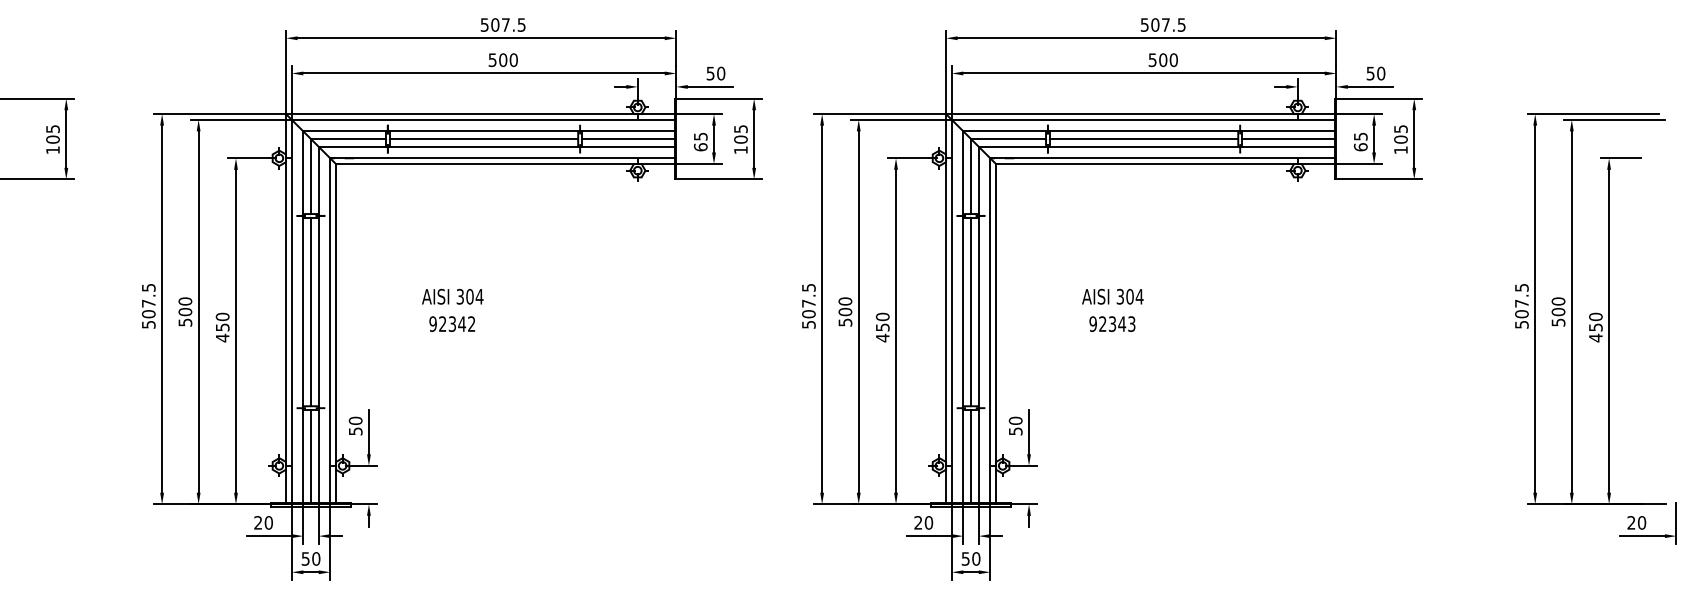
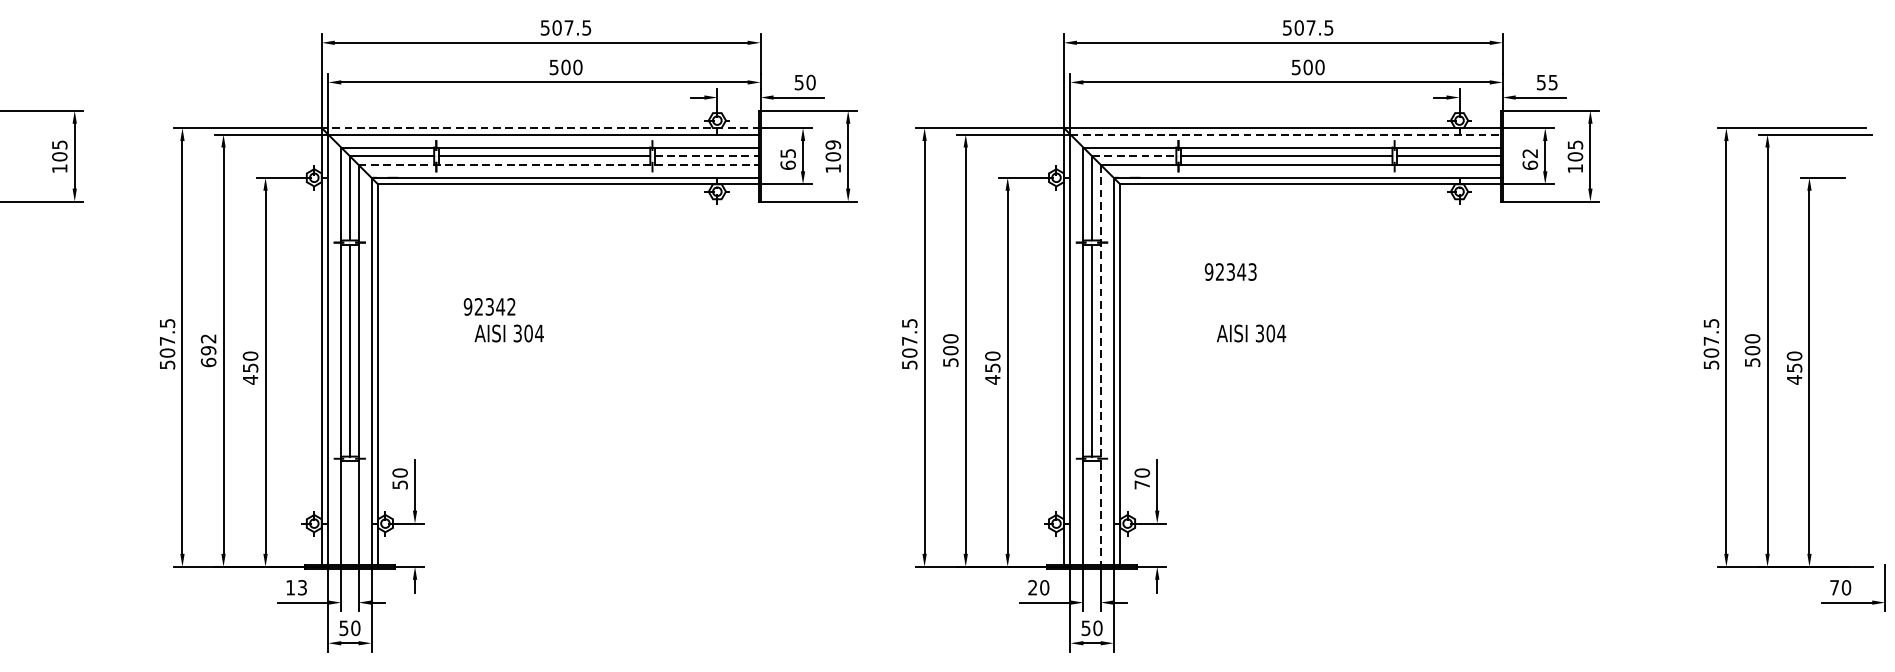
text: (1381, 73) -> (1553, 82), 50 -> 55
line: (480, 114) -> (540, 128), solid -> dashed
line: (1143, 119) -> (1285, 134), solid -> dashed
text: (740, 129) -> (832, 145), 105 -> 109
text: (1360, 136) -> (1529, 153), 65 -> 62
line: (628, 139) -> (706, 156), solid -> dashed
line: (1009, 139) -> (1135, 156), solid -> dashed
line: (497, 146) -> (559, 164), solid -> dashed
text: (185, 311) -> (208, 350), 500 -> 692
text: (451, 323) -> (488, 306), moved
text: (1112, 323) -> (1230, 271), moved
line: (978, 325) -> (1100, 365), solid -> dashed
text: (1015, 431) -> (1142, 484), 50 -> 70
line: (311, 456) -> (350, 513), removed
line: (971, 456) -> (1092, 513), removed
text: (263, 522) -> (296, 587), 20 -> 13
text: (1631, 522) -> (1834, 587), 20 -> 70

